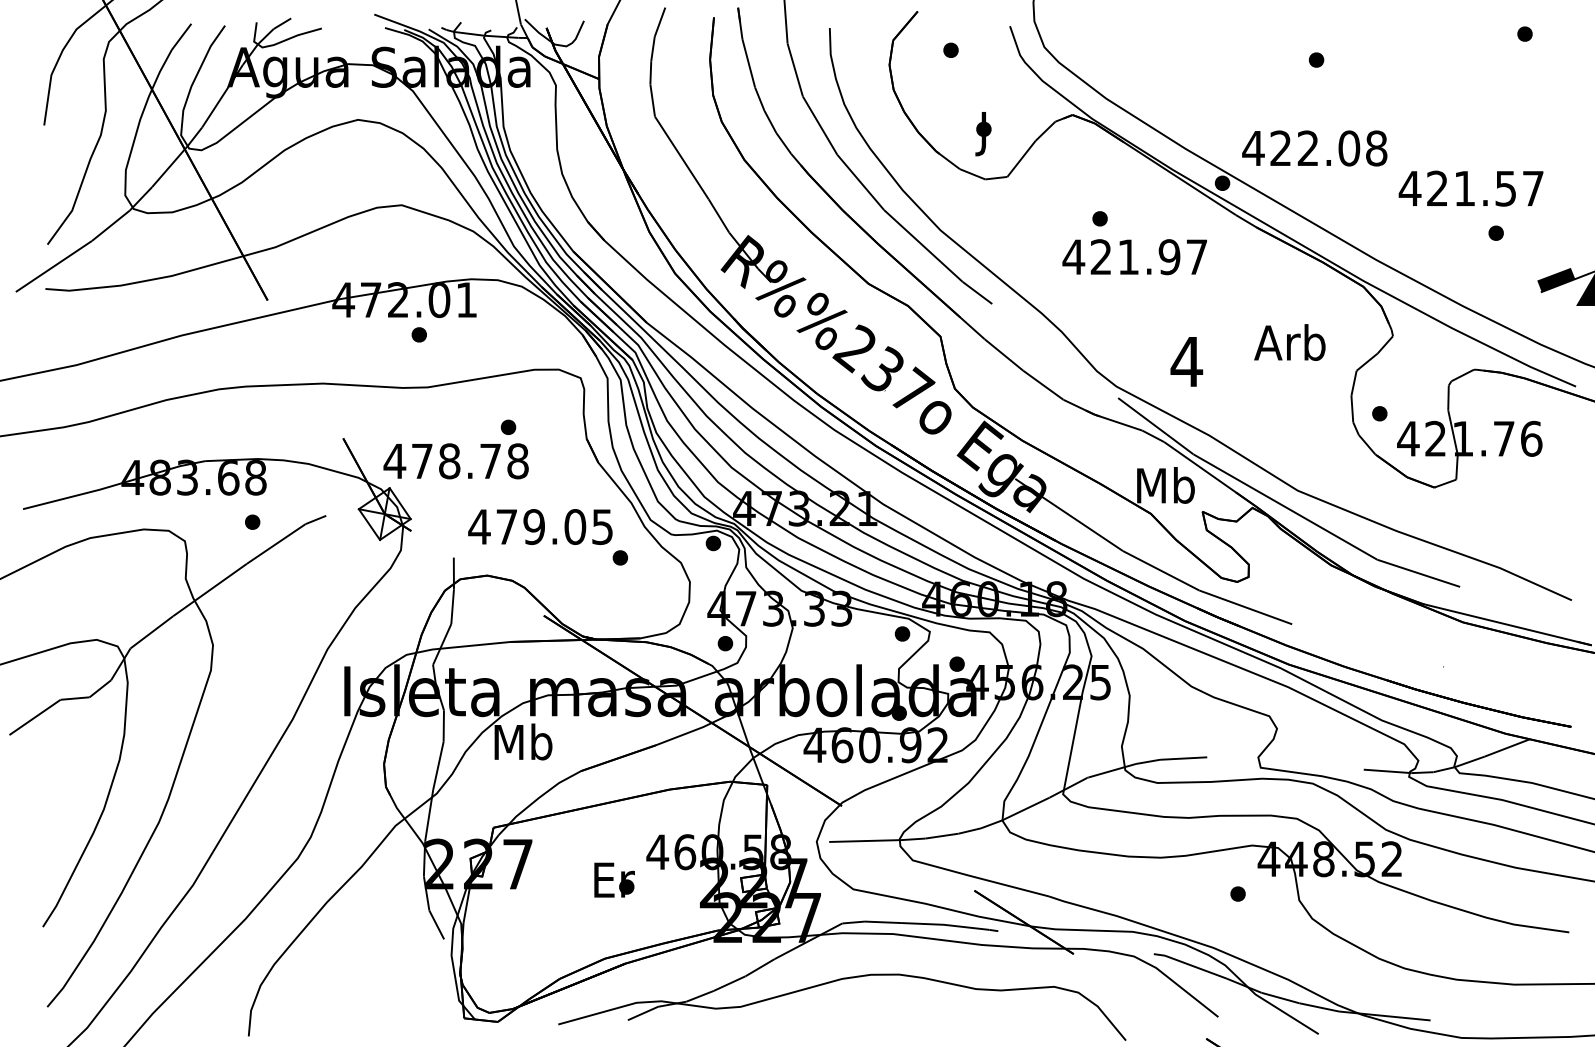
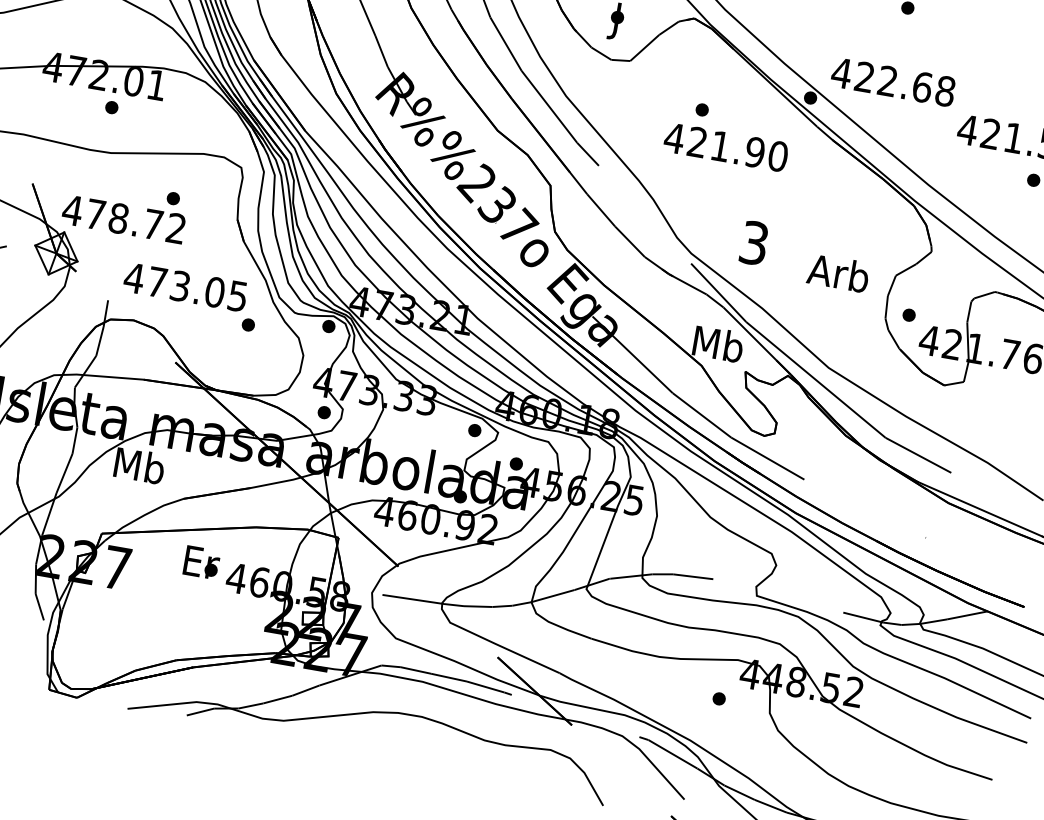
text: (1349, 148) -> (922, 87), 422.08 -> 422.68
text: (1196, 257) -> (777, 156), 421.97 -> 421.90
text: (1289, 342) -> (838, 273), moved
text: (1186, 361) -> (754, 242), 4 -> 3
text: (517, 461) -> (175, 228), 478.78 -> 478.72
text: (533, 526) -> (179, 285), 479.05 -> 473.05
text: (614, 879) -> (201, 562), moved

